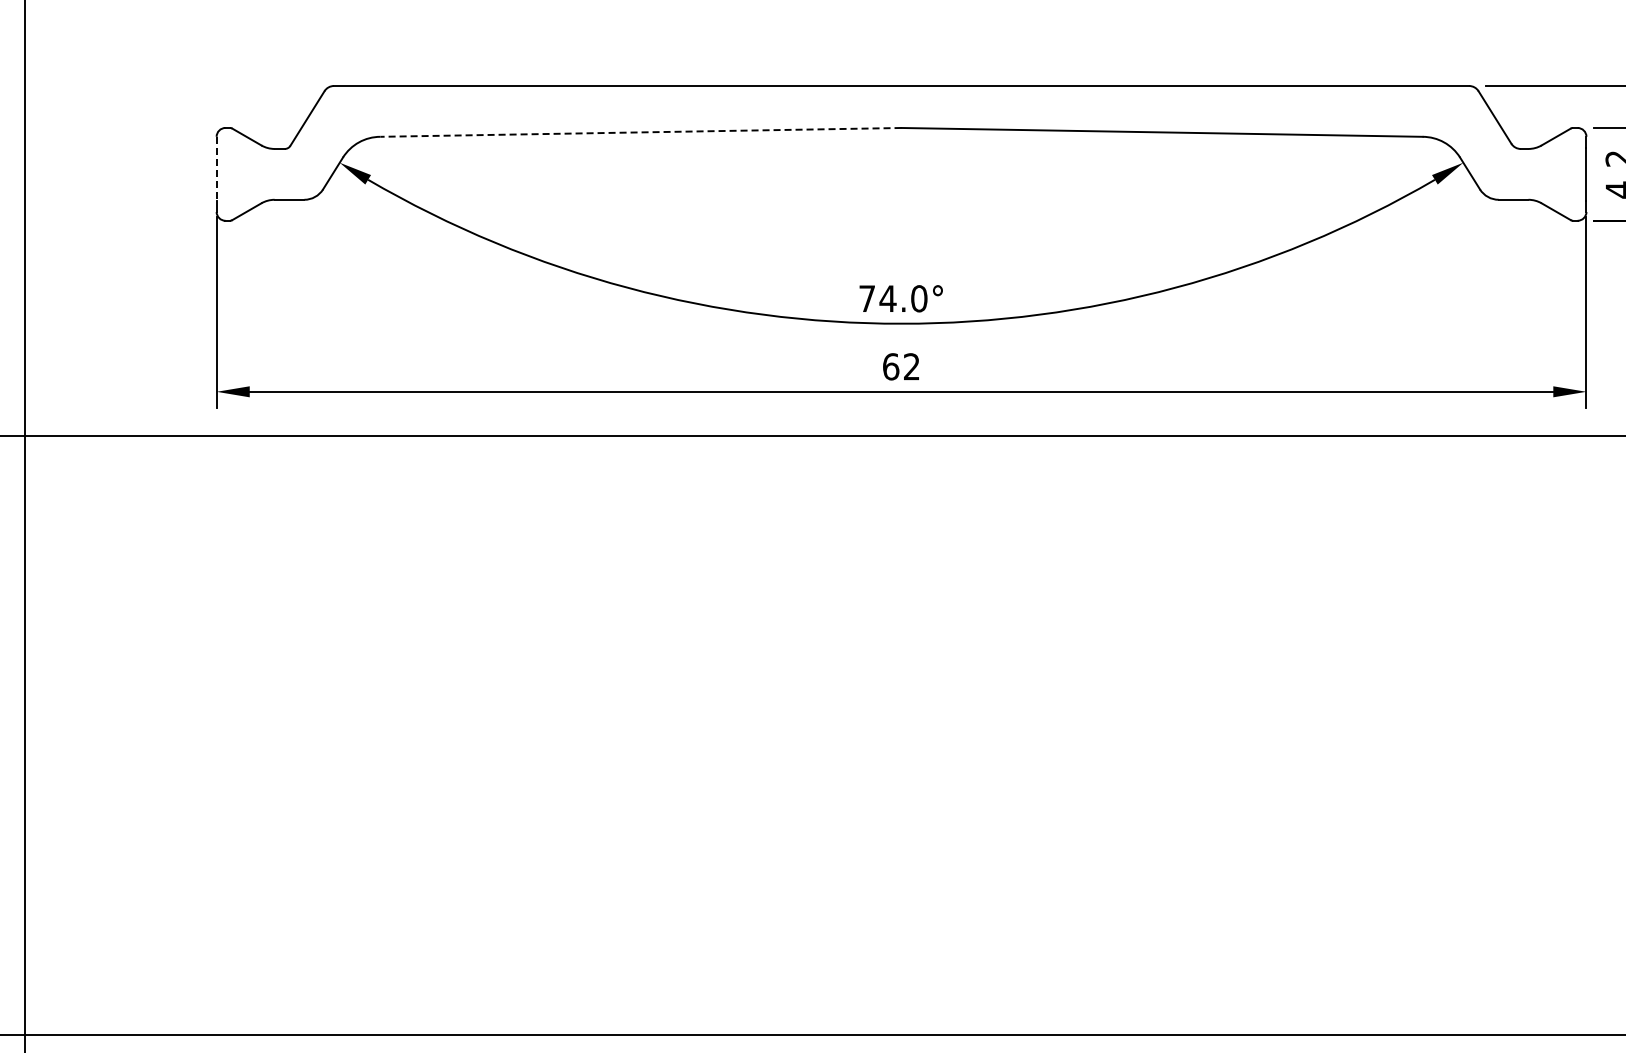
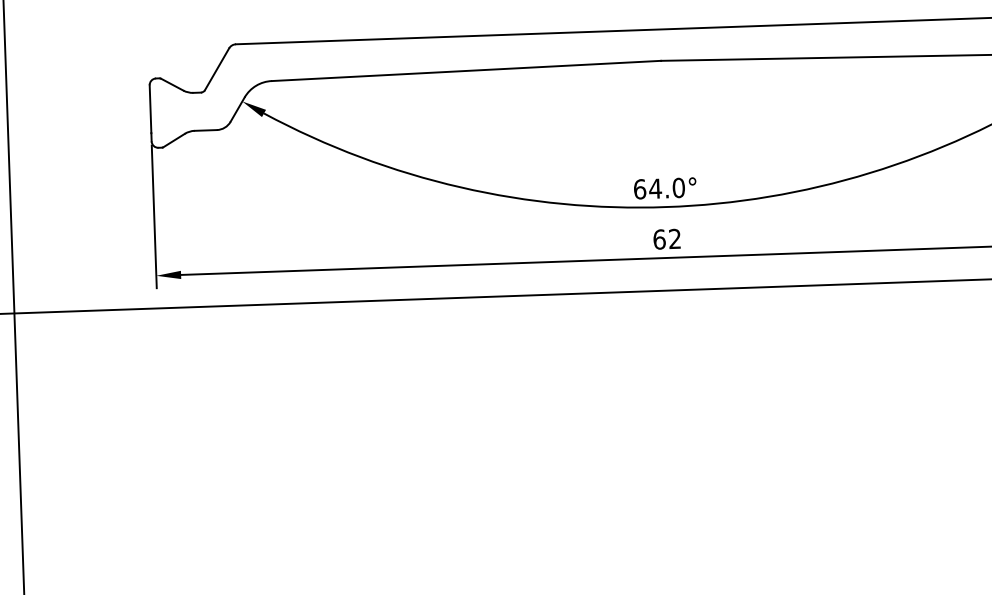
line: (641, 132) -> (466, 71), dashed -> solid
line: (216, 169) -> (150, 109), dashed -> solid
text: (867, 298) -> (640, 189), 74.0° -> 64.0°

